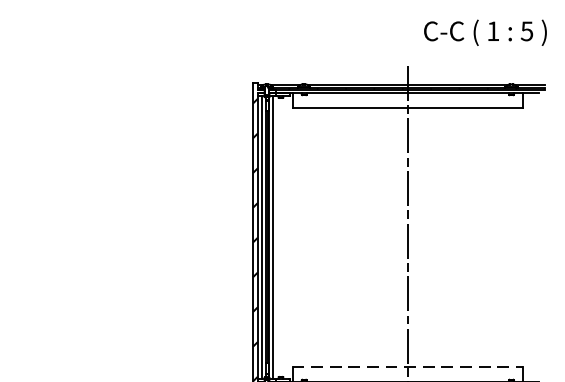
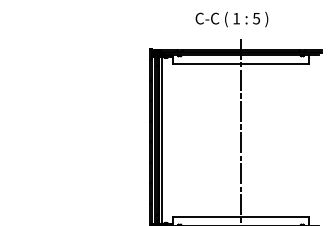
text: (484, 32) -> (231, 19), moved
line: (408, 366) -> (241, 216), dashed -> solid

